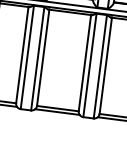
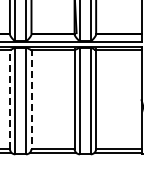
line: (21, 55) -> (9, 99), solid -> dashed
line: (43, 58) -> (31, 99), solid -> dashed

